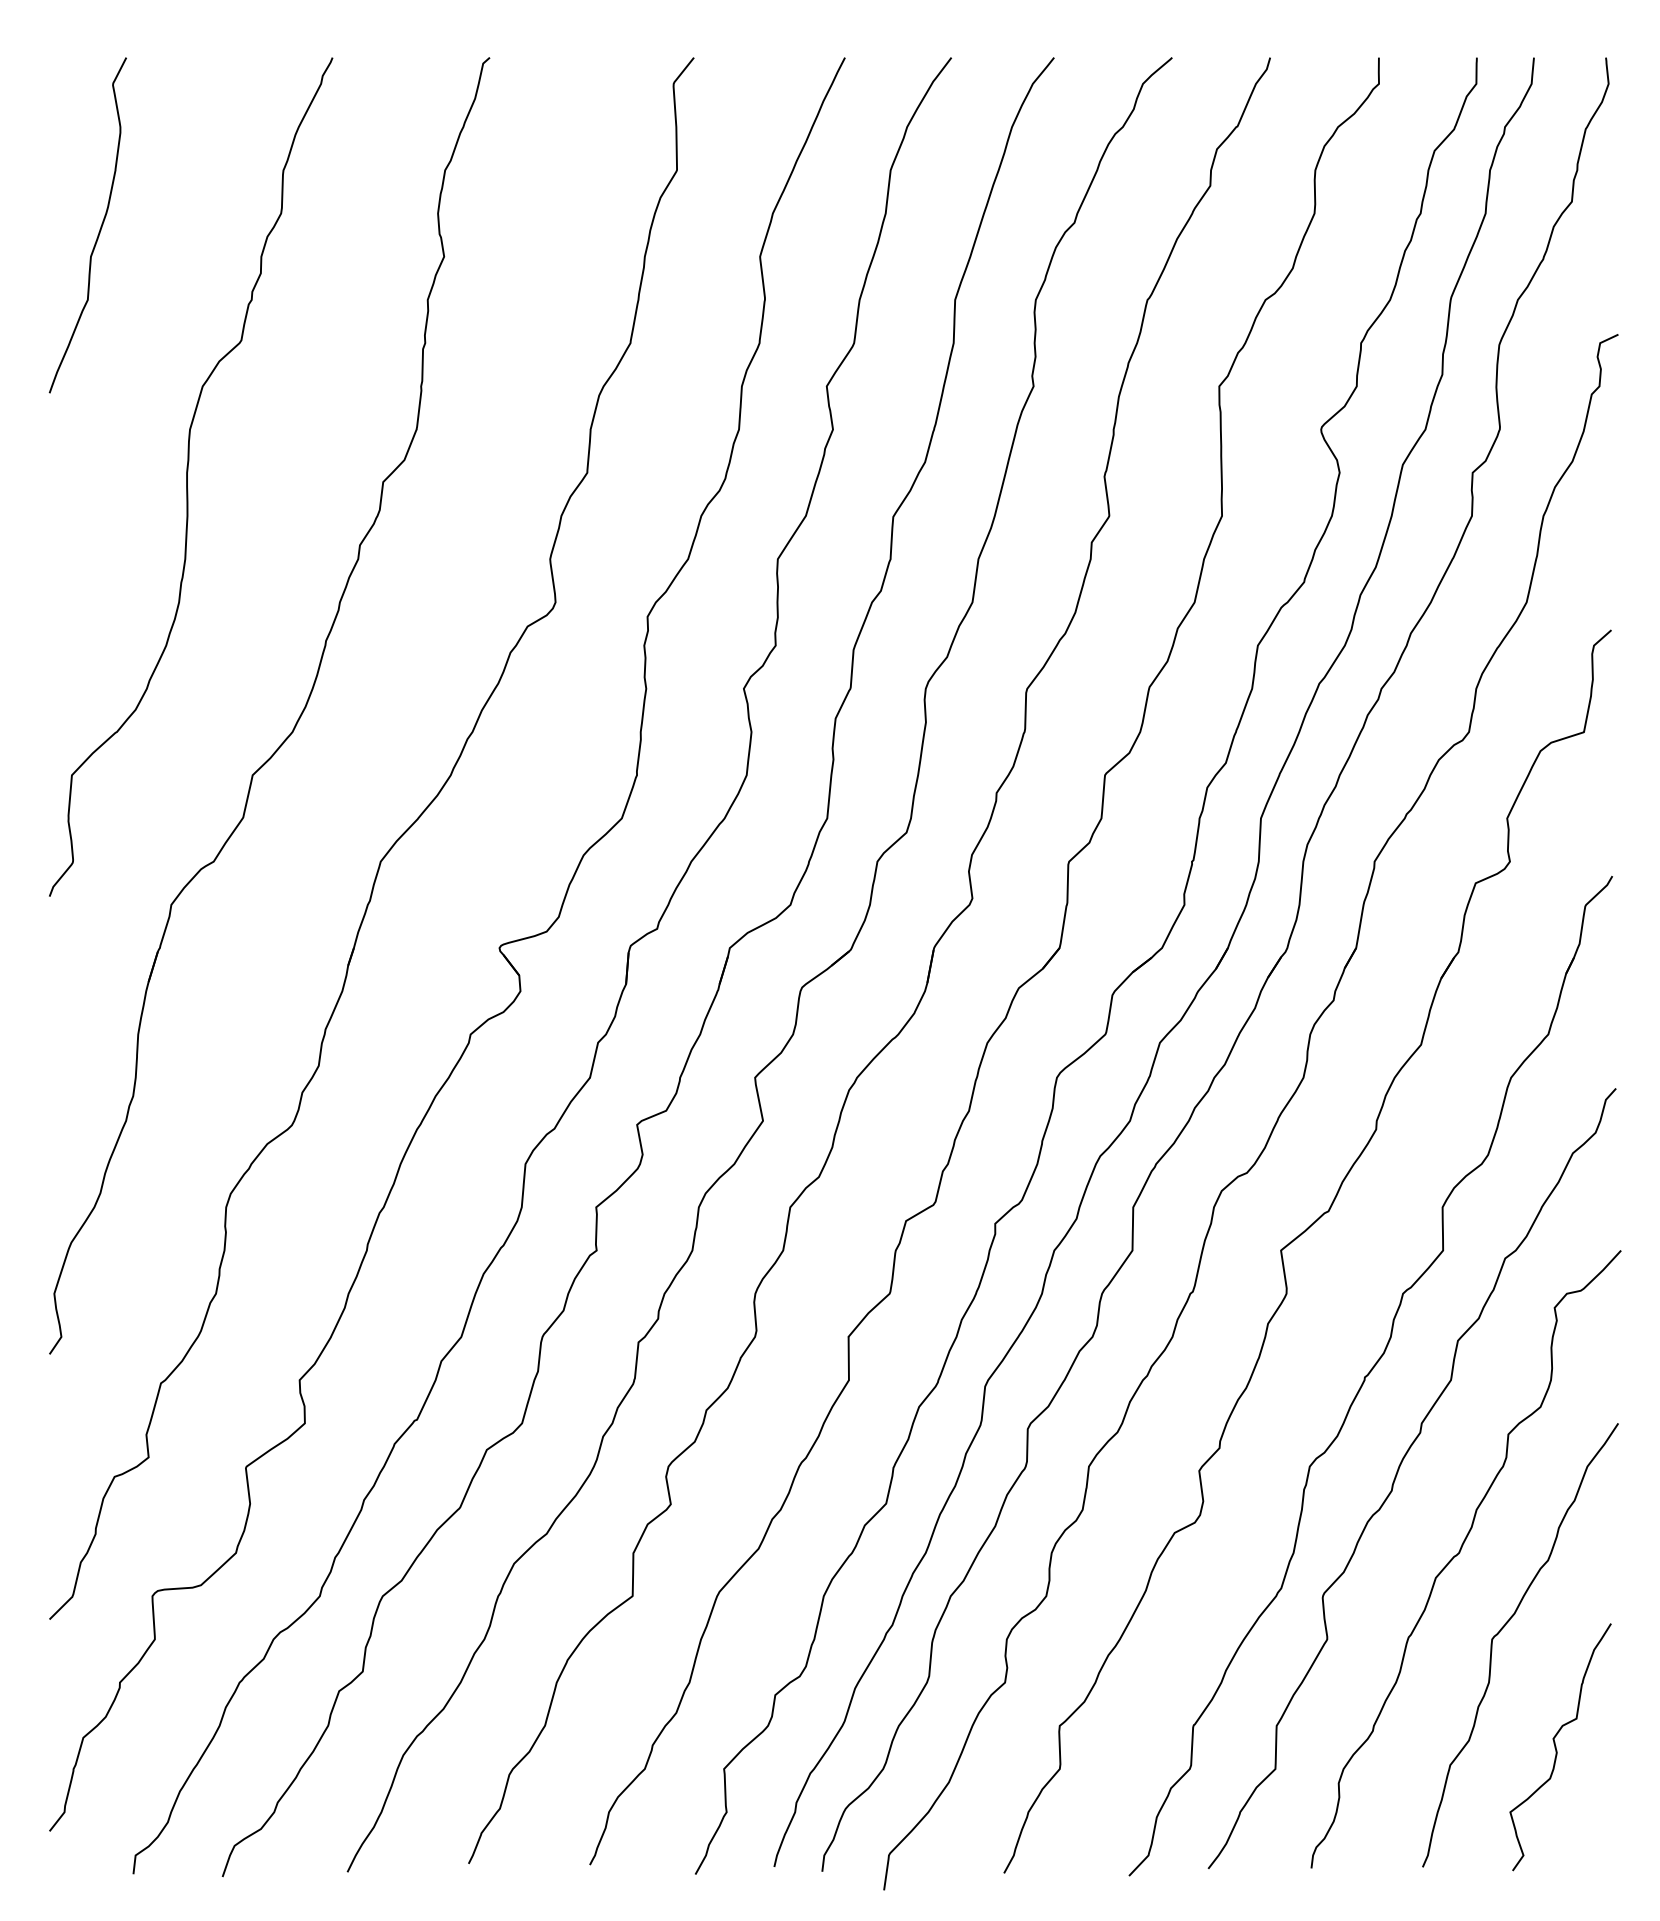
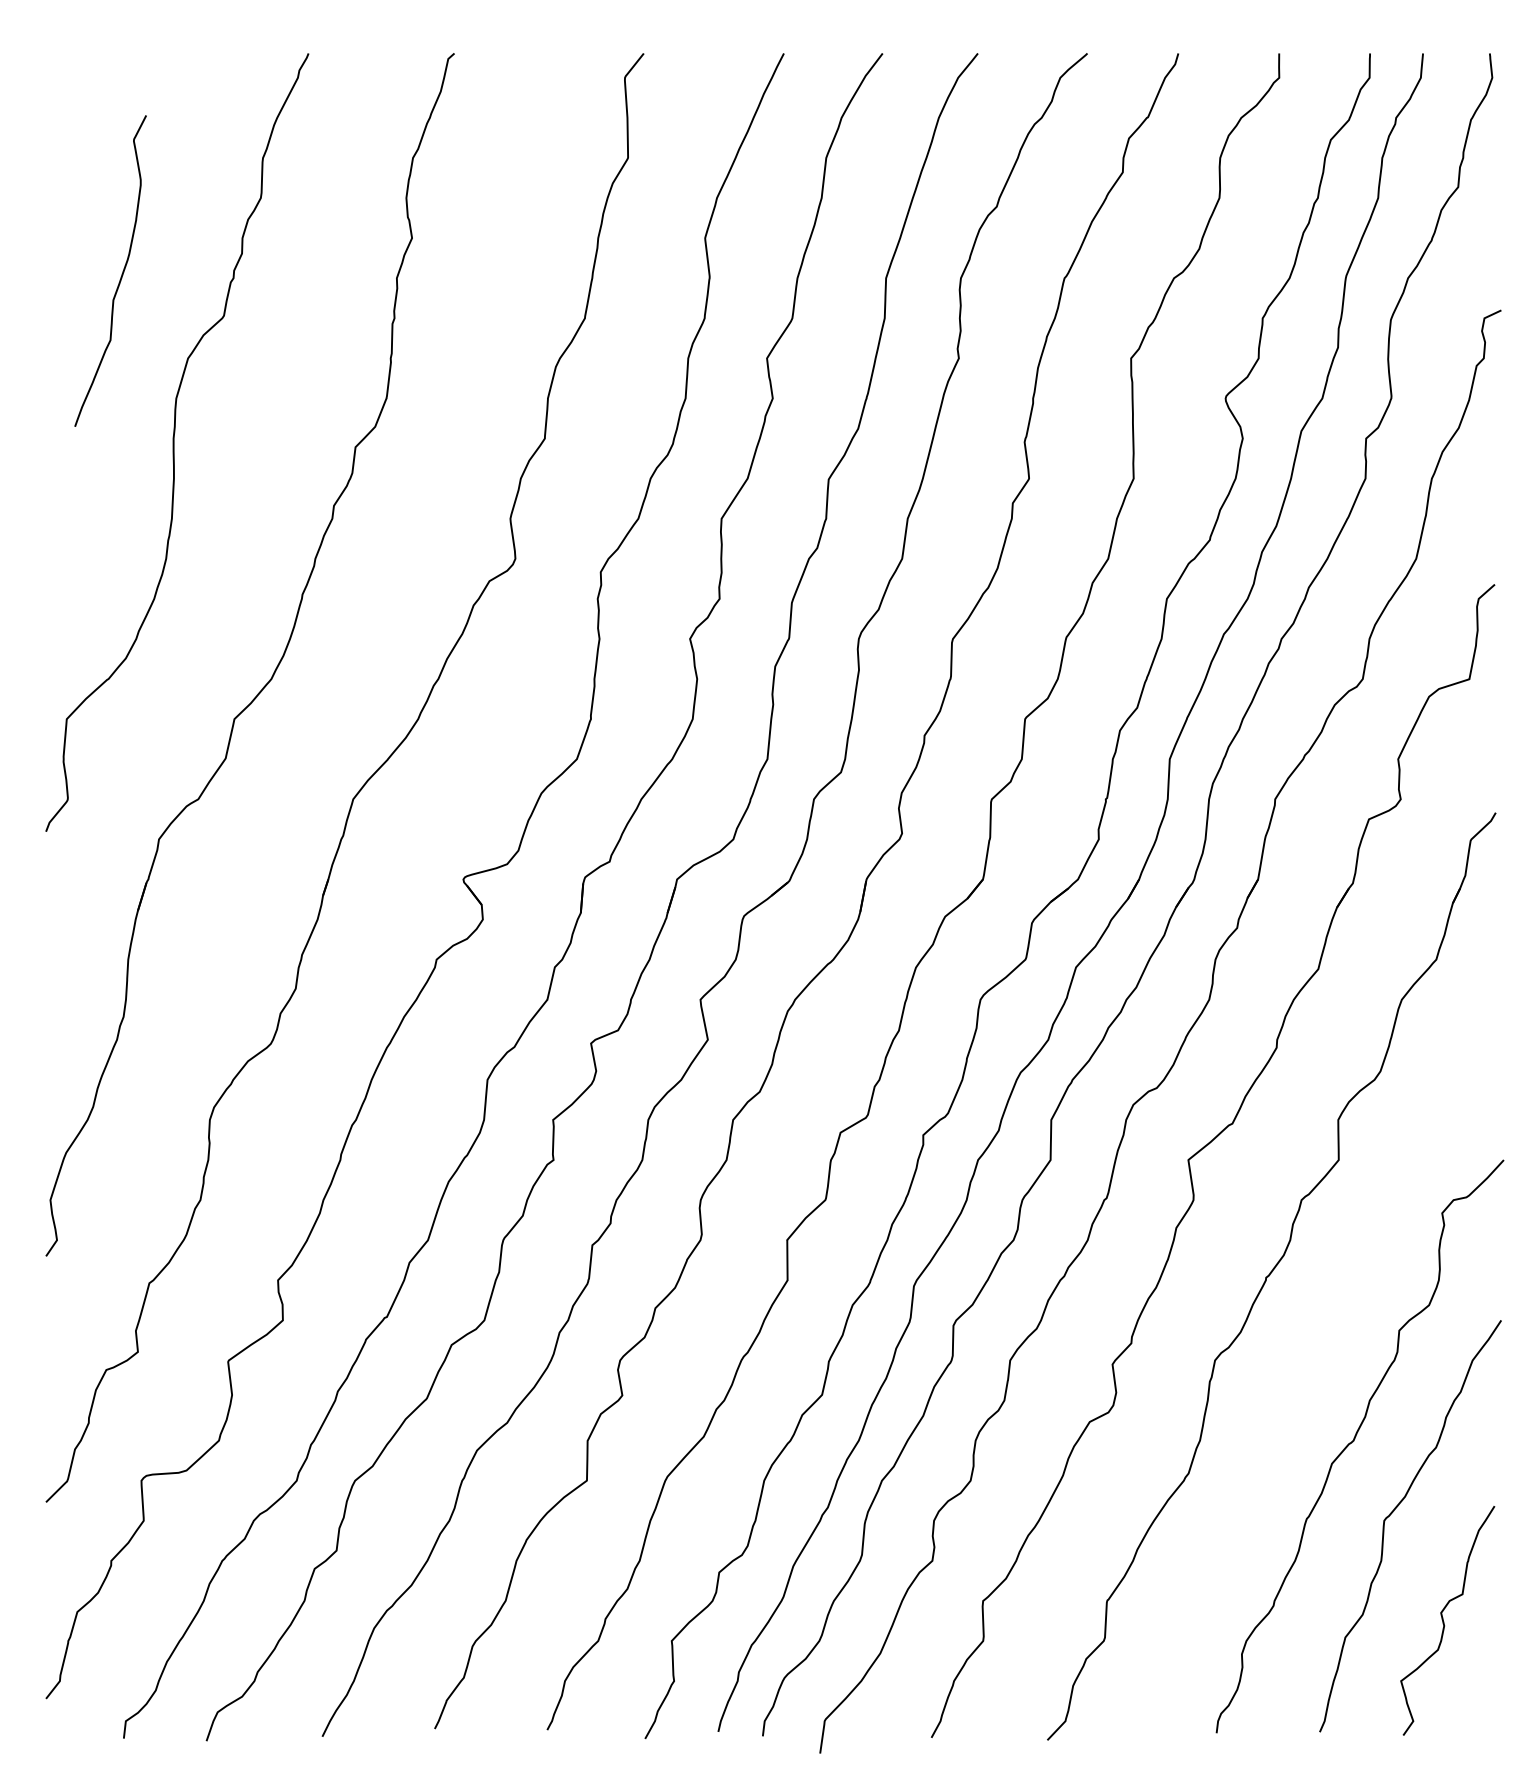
curve: (99, 229) -> (121, 274), moved
curve: (1397, 1475) -> (1296, 1368), removed

